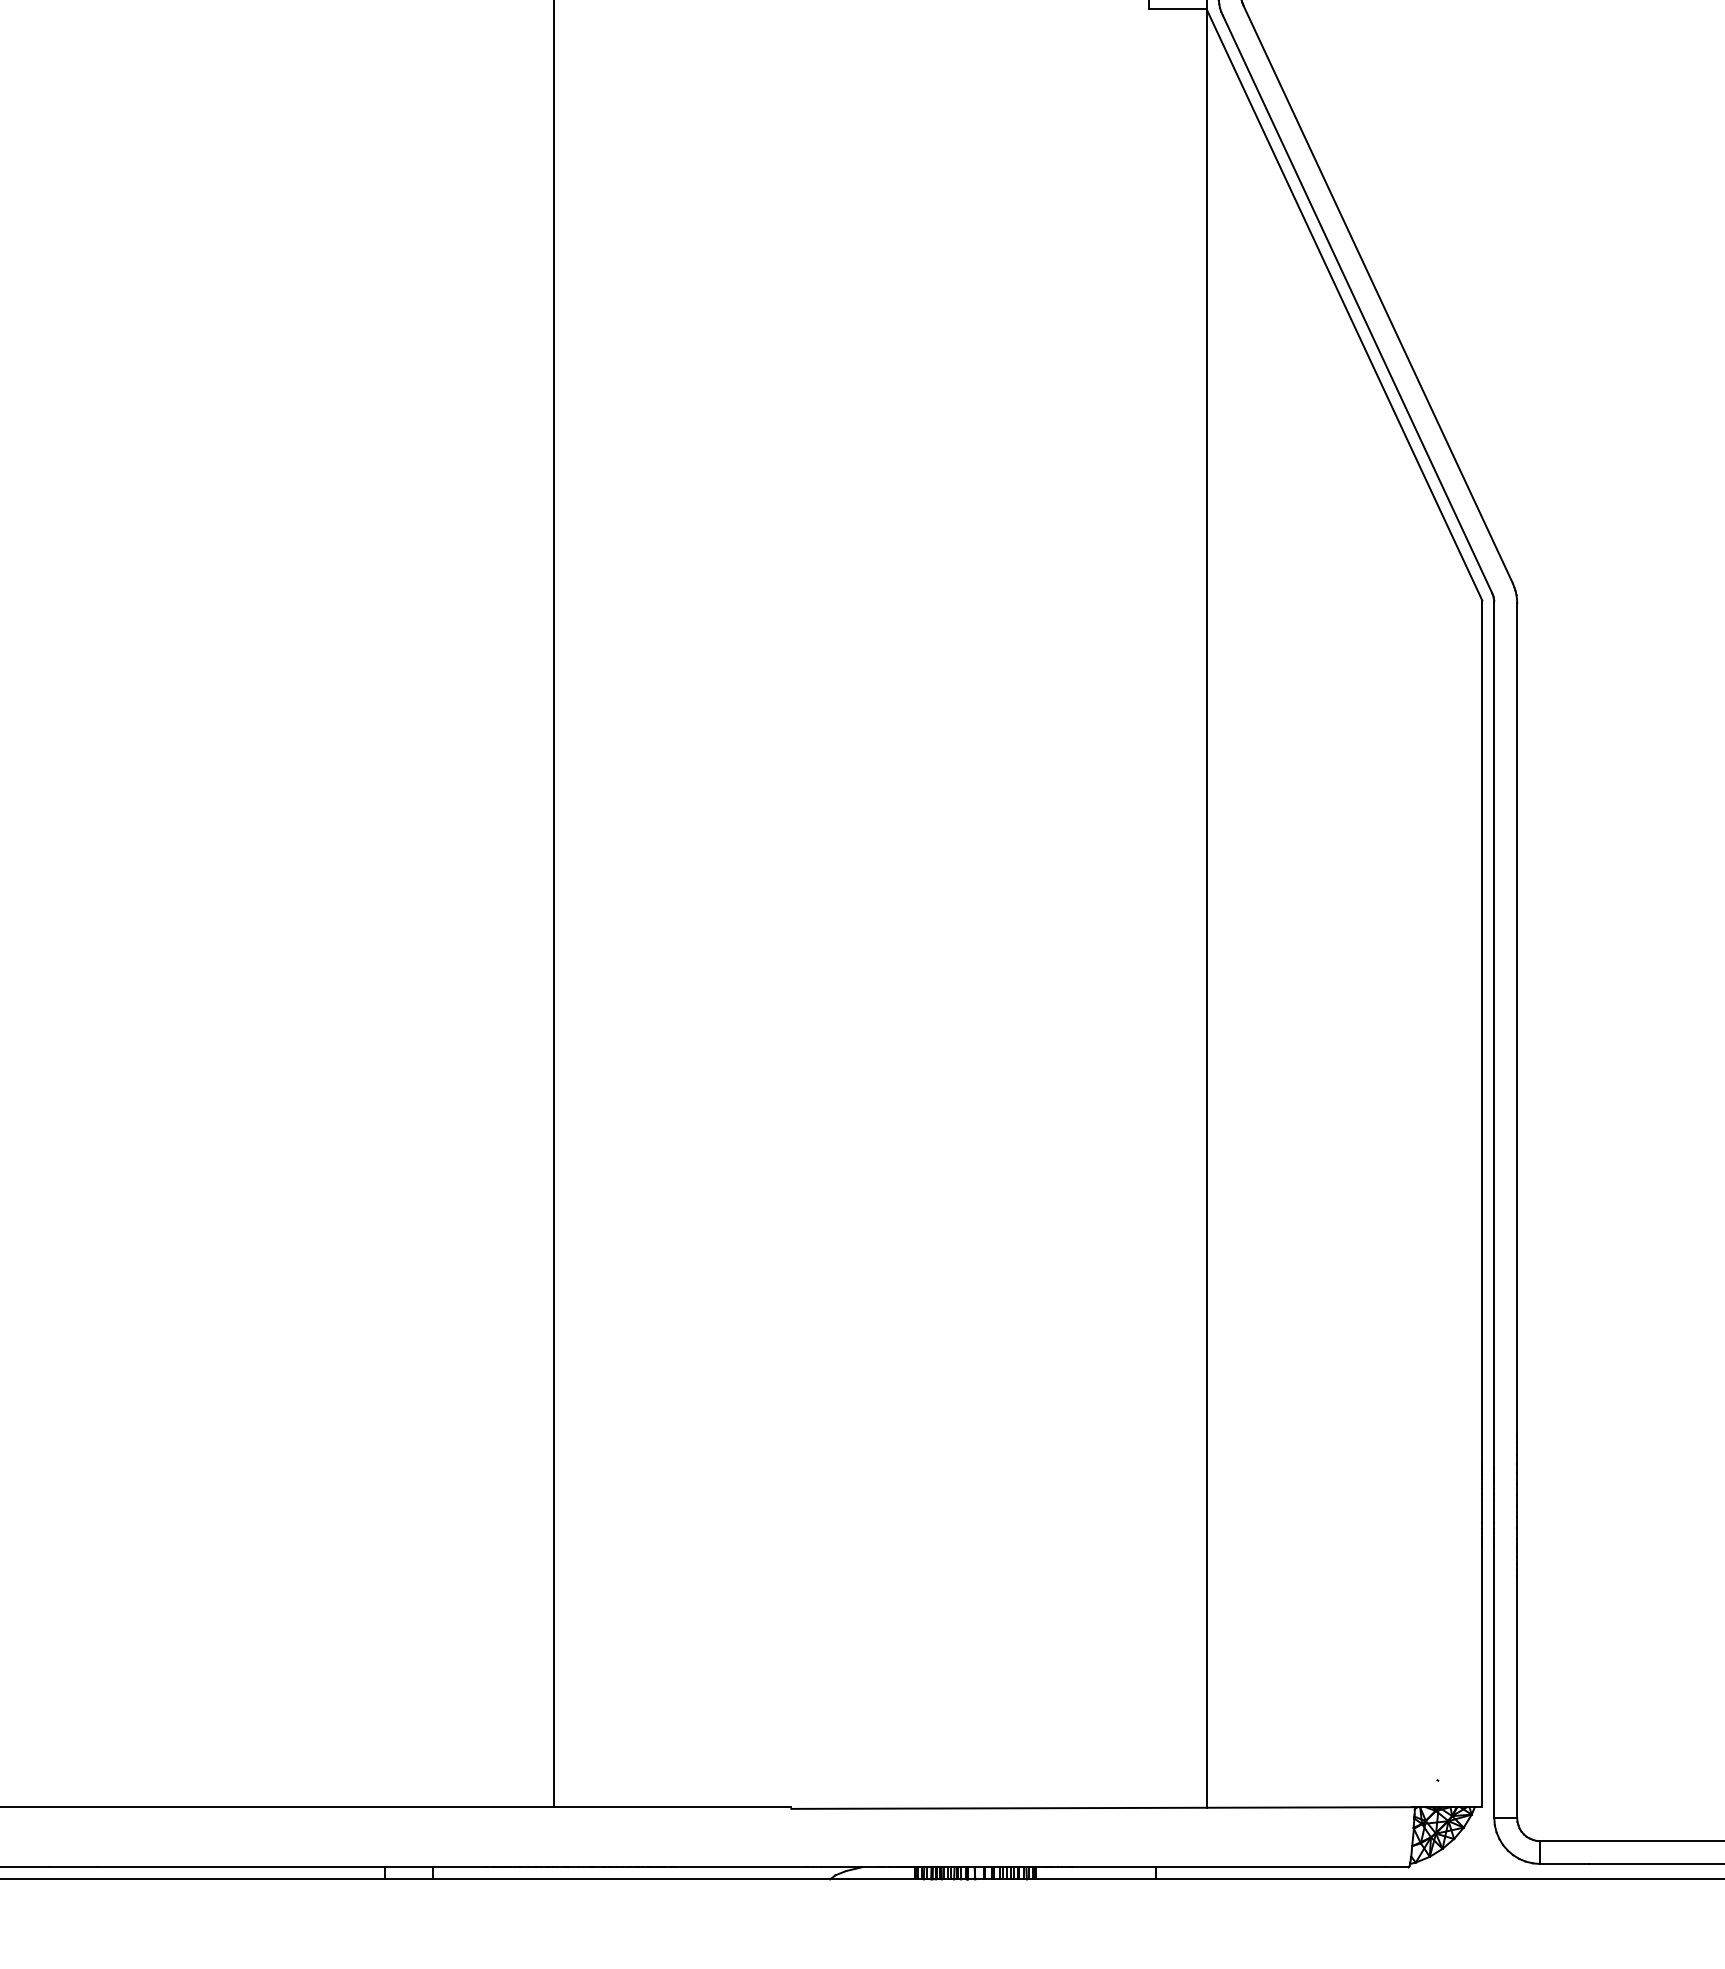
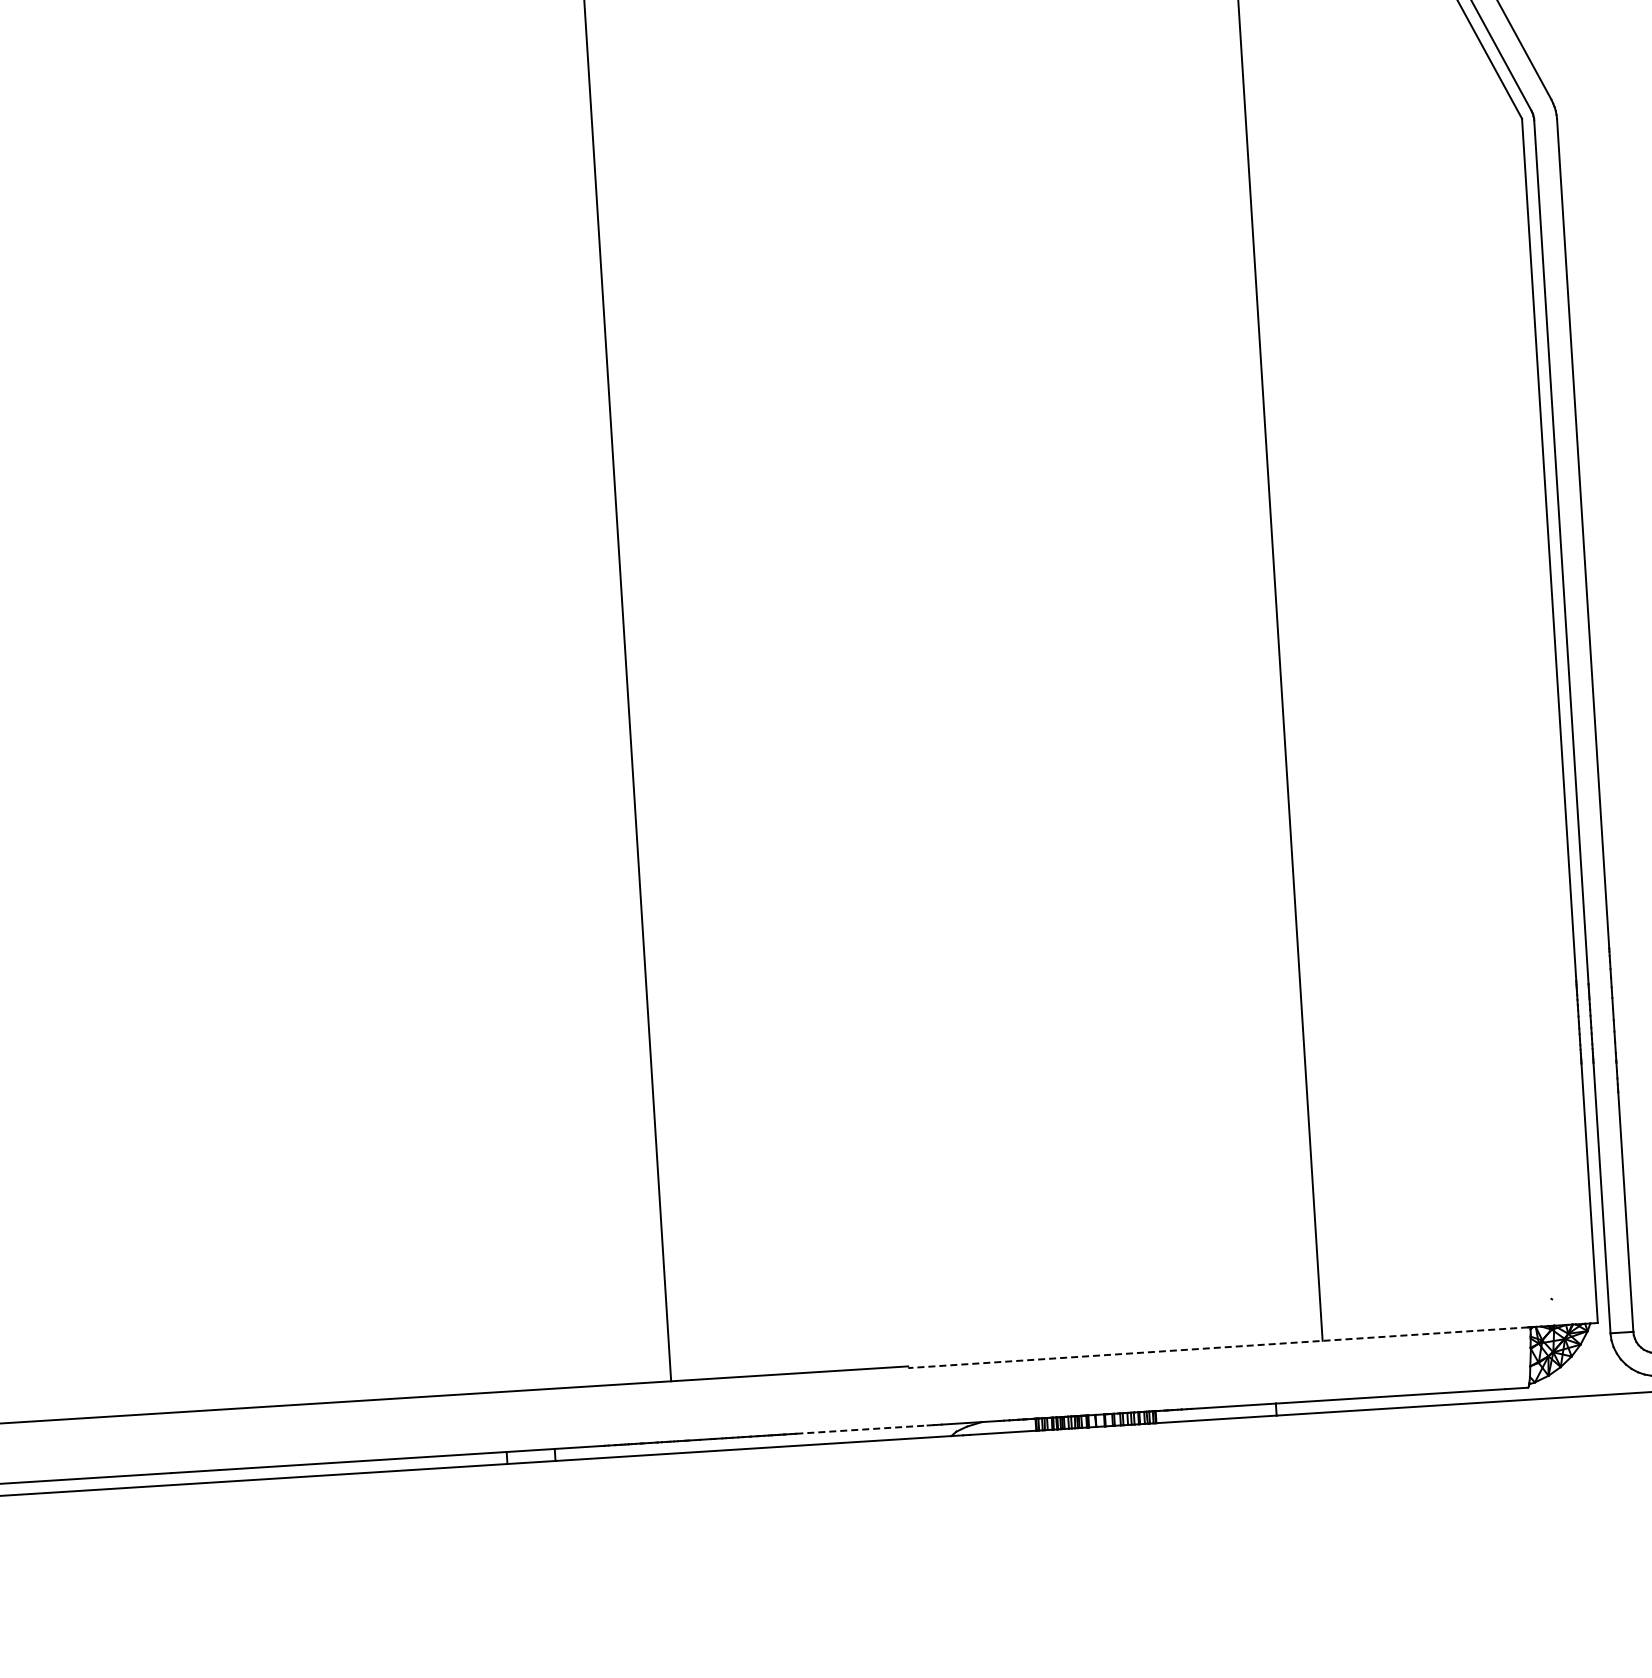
line: (1101, 1808) -> (1217, 1348), solid -> dashed
line: (741, 1867) -> (862, 1429), solid -> dashed

